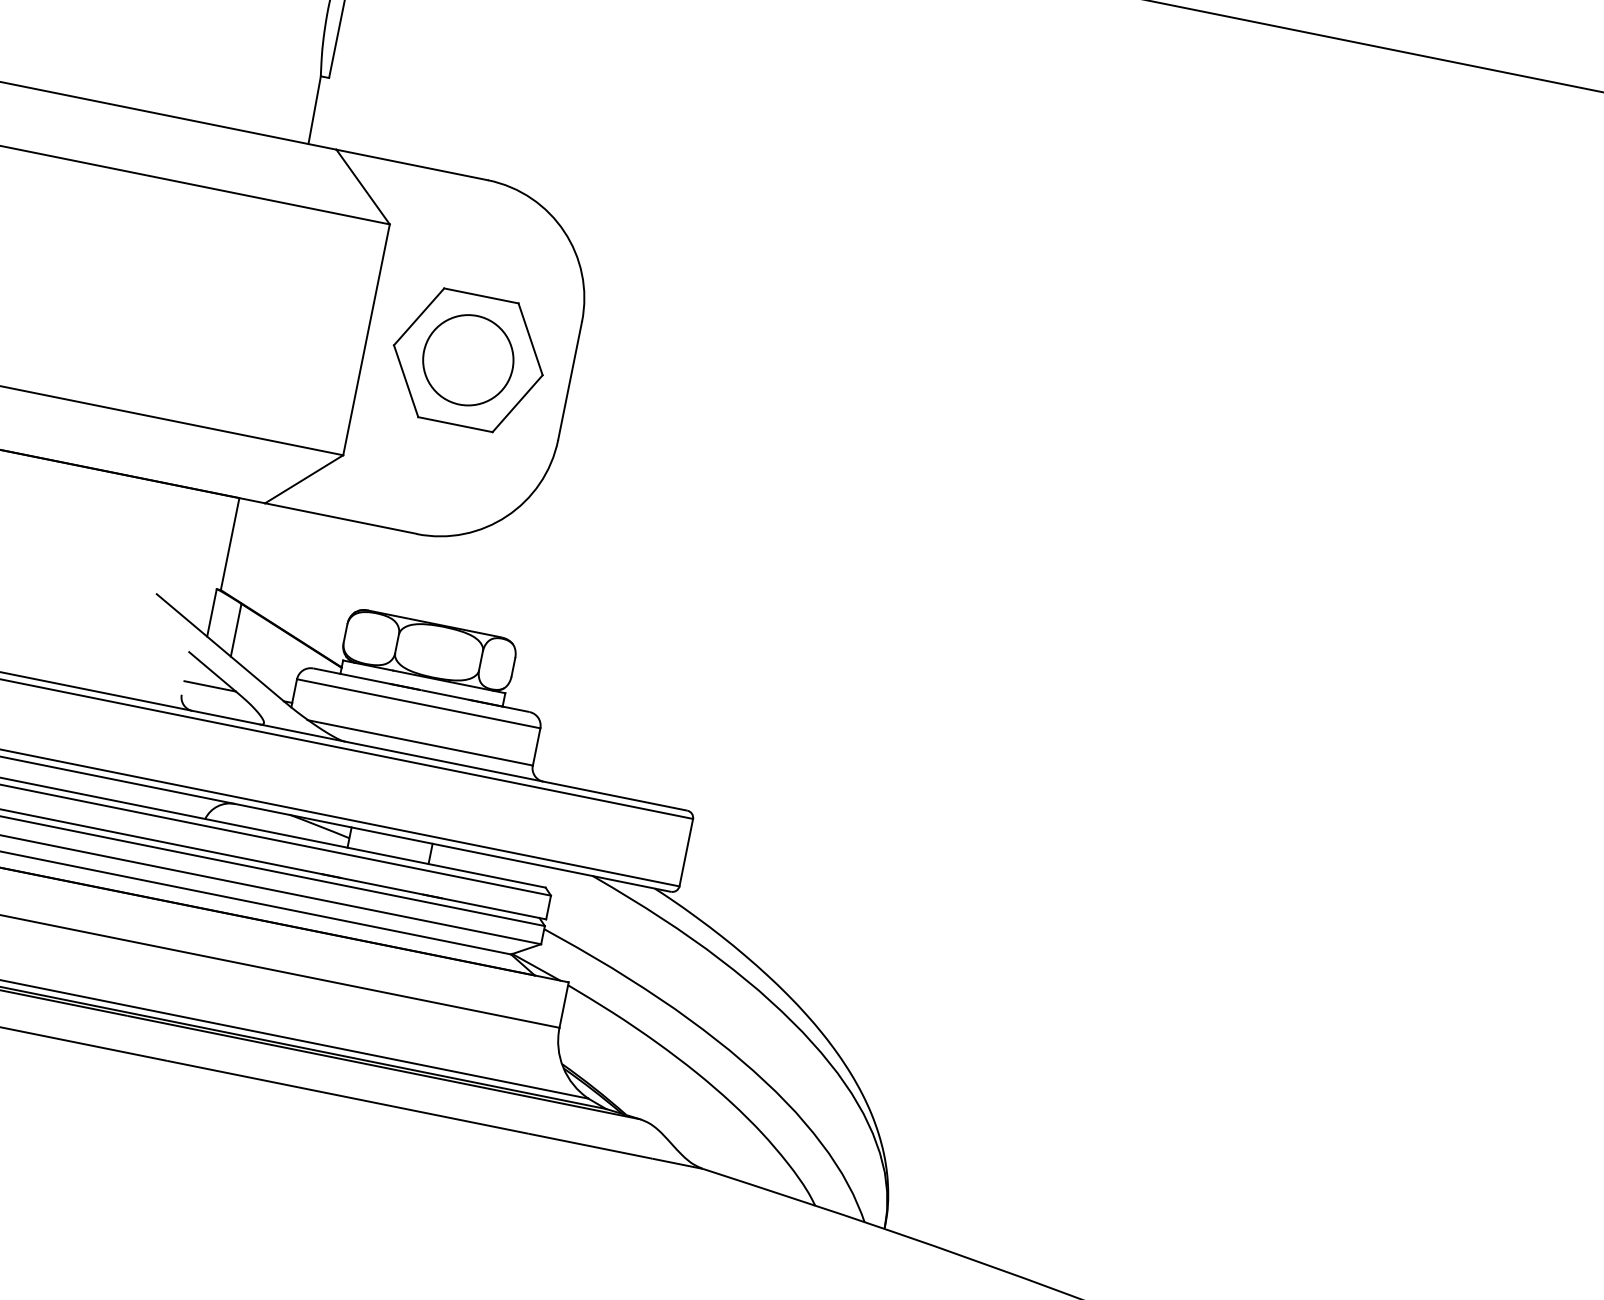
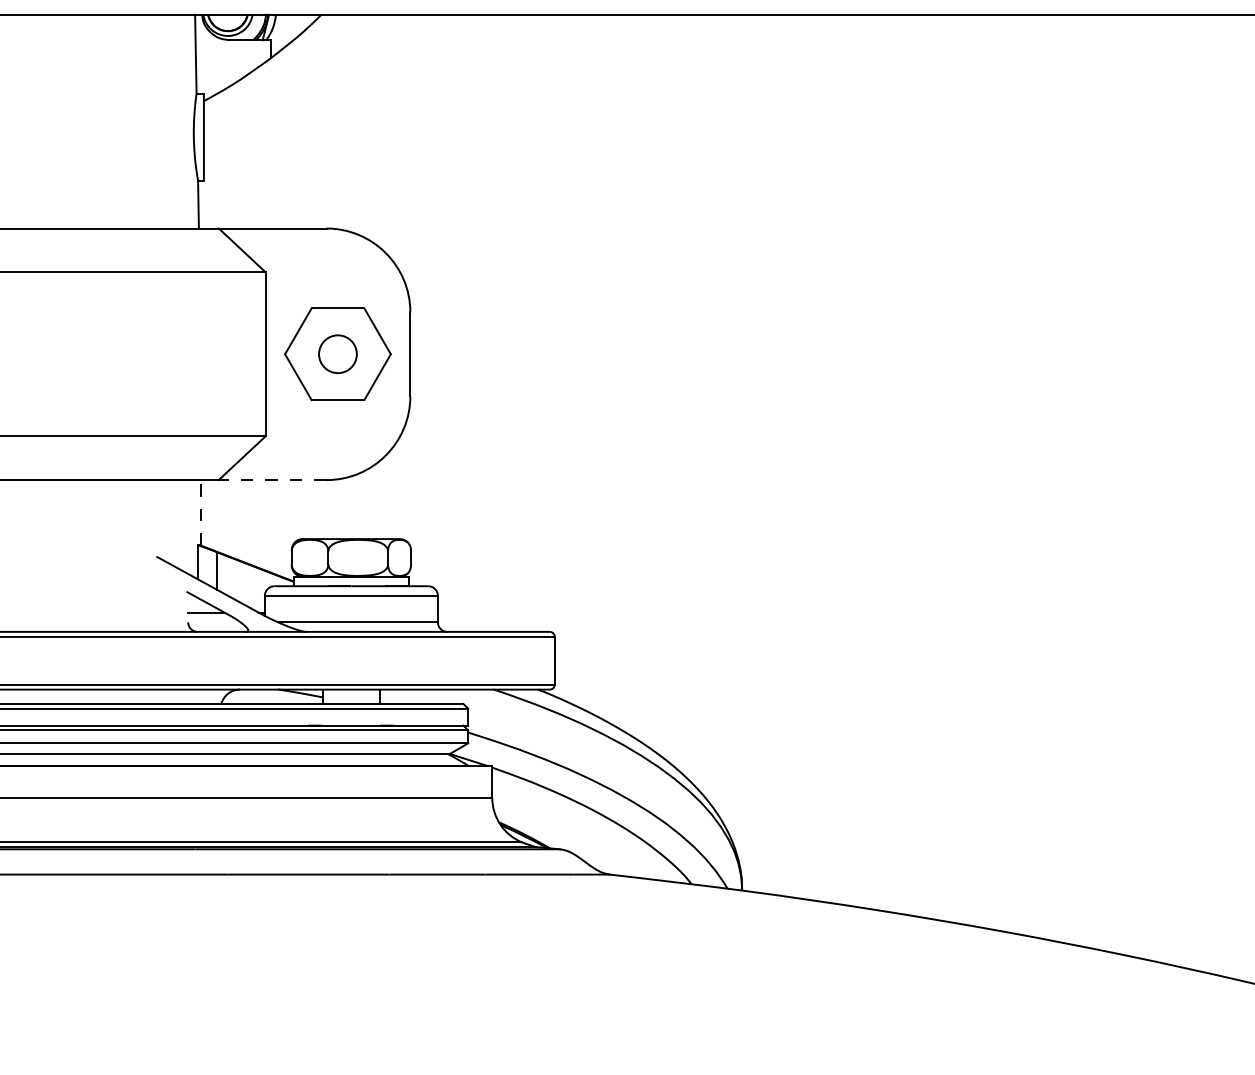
circle: (467, 359) -> (337, 353), size x0.6
line: (340, 519) -> (272, 480), solid -> dashed
line: (230, 543) -> (200, 512), solid -> dashed

